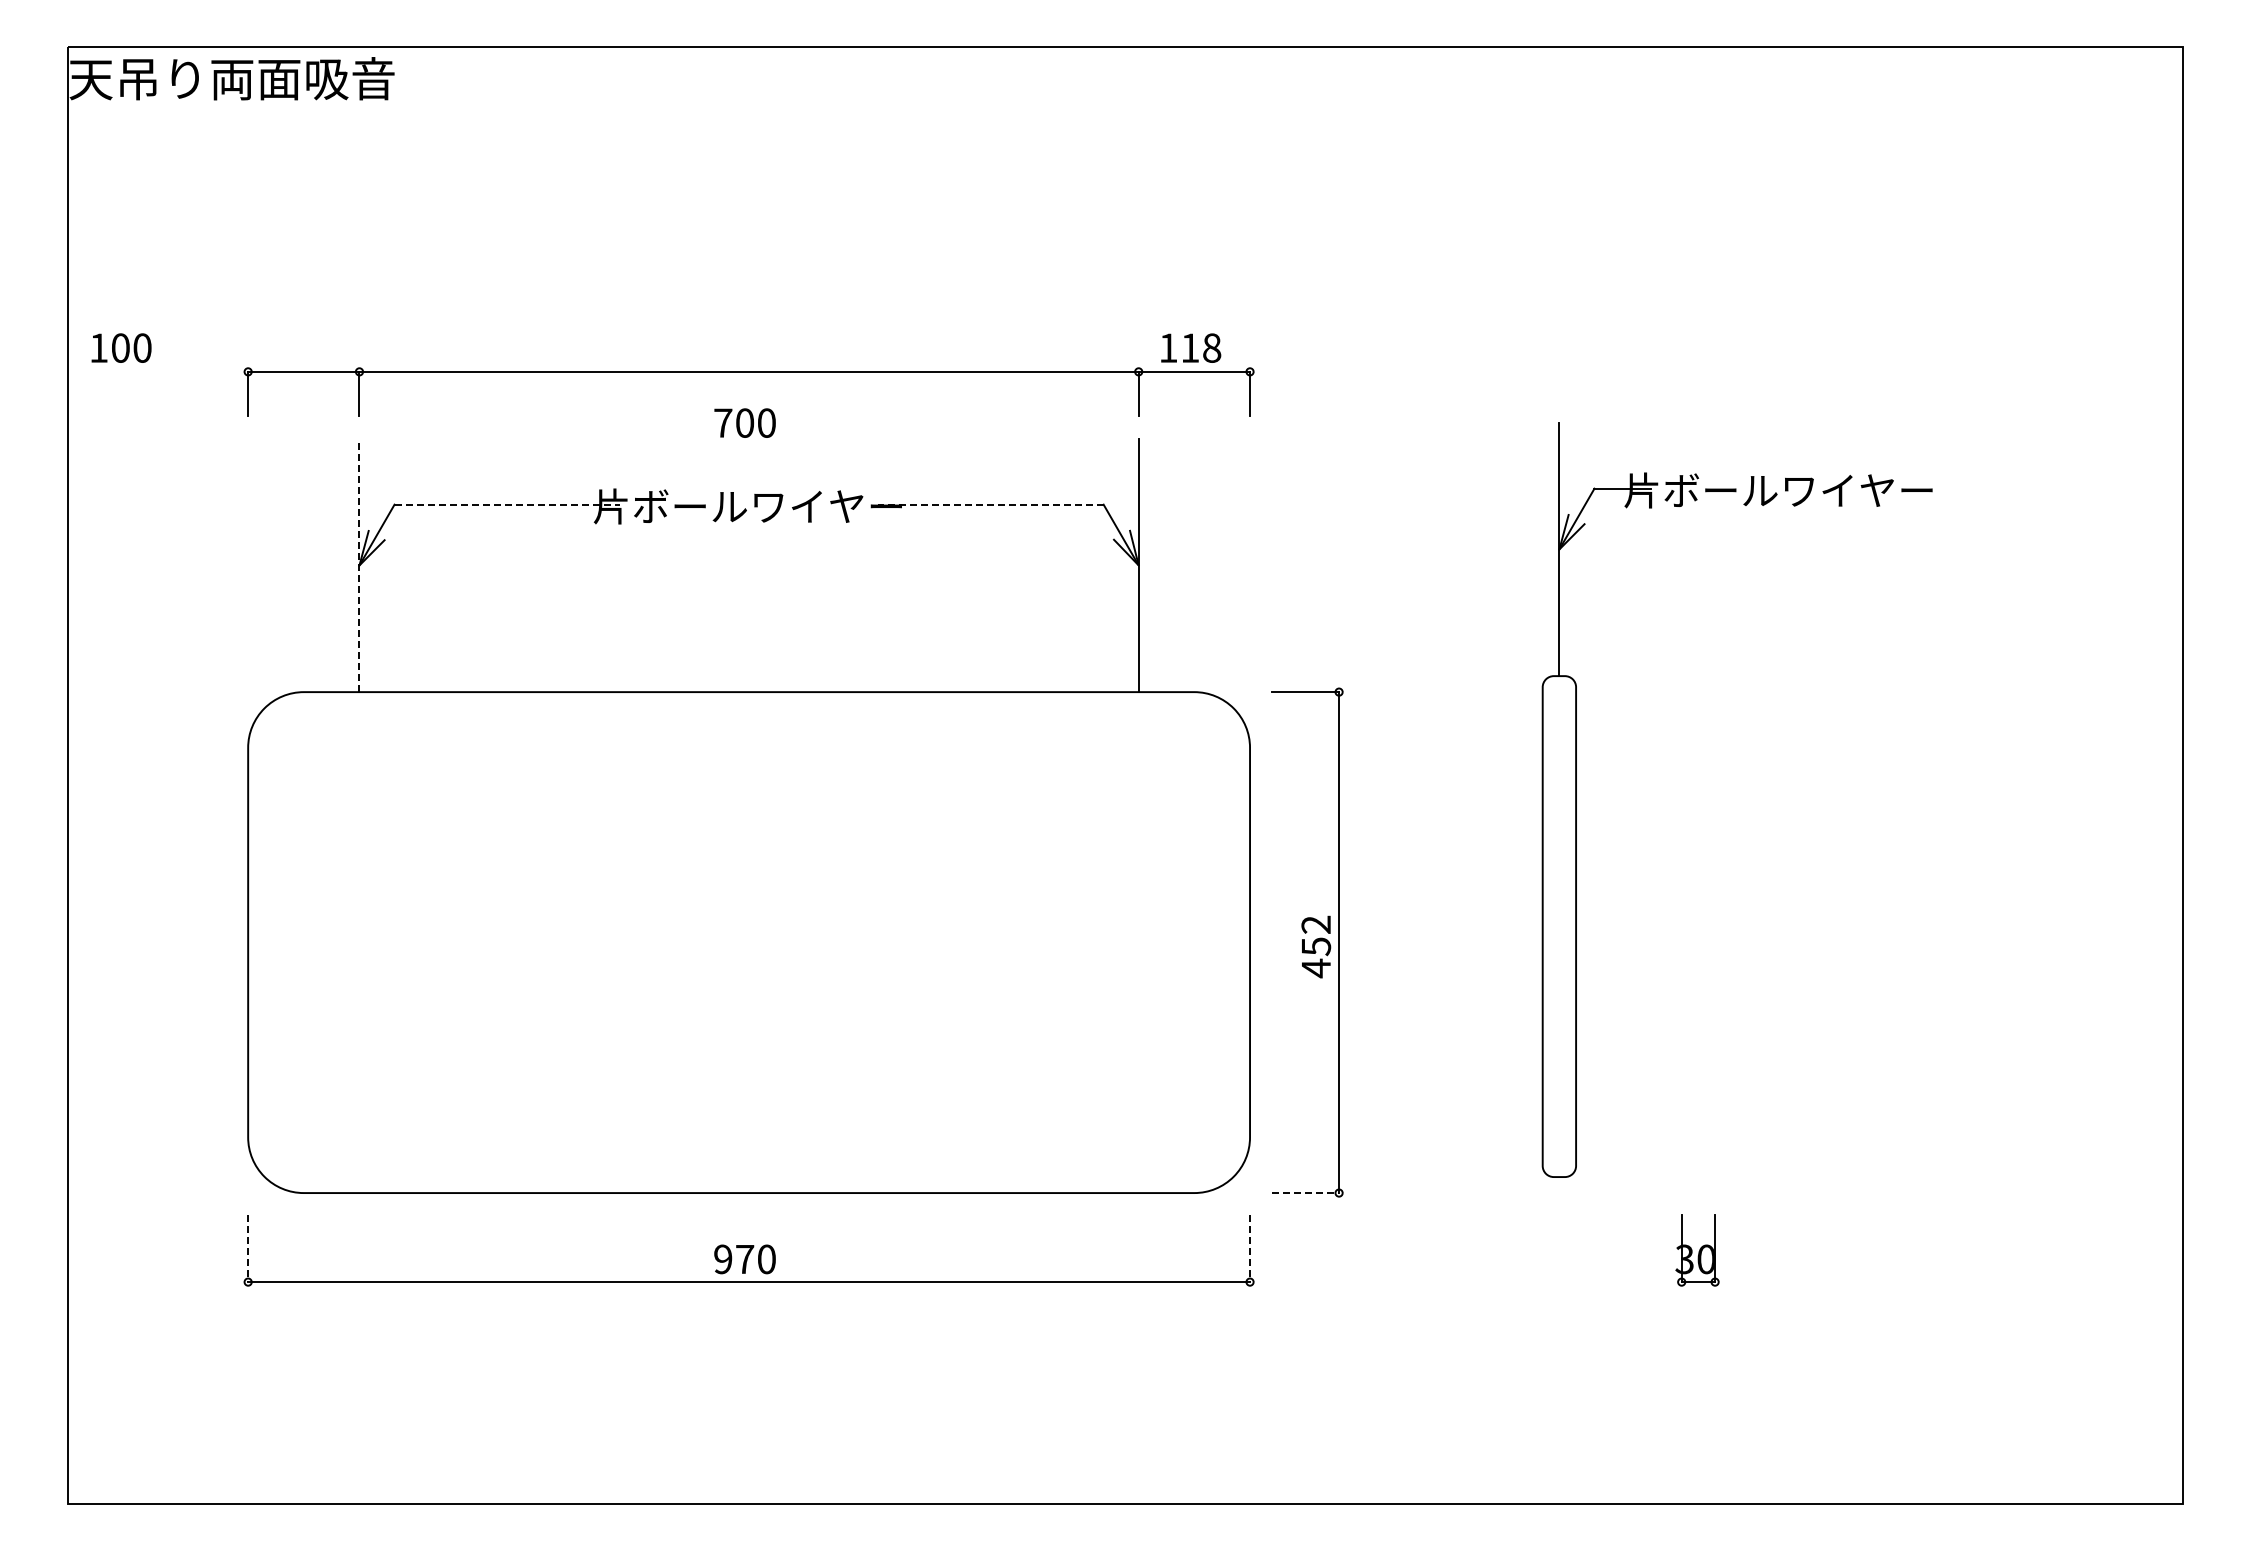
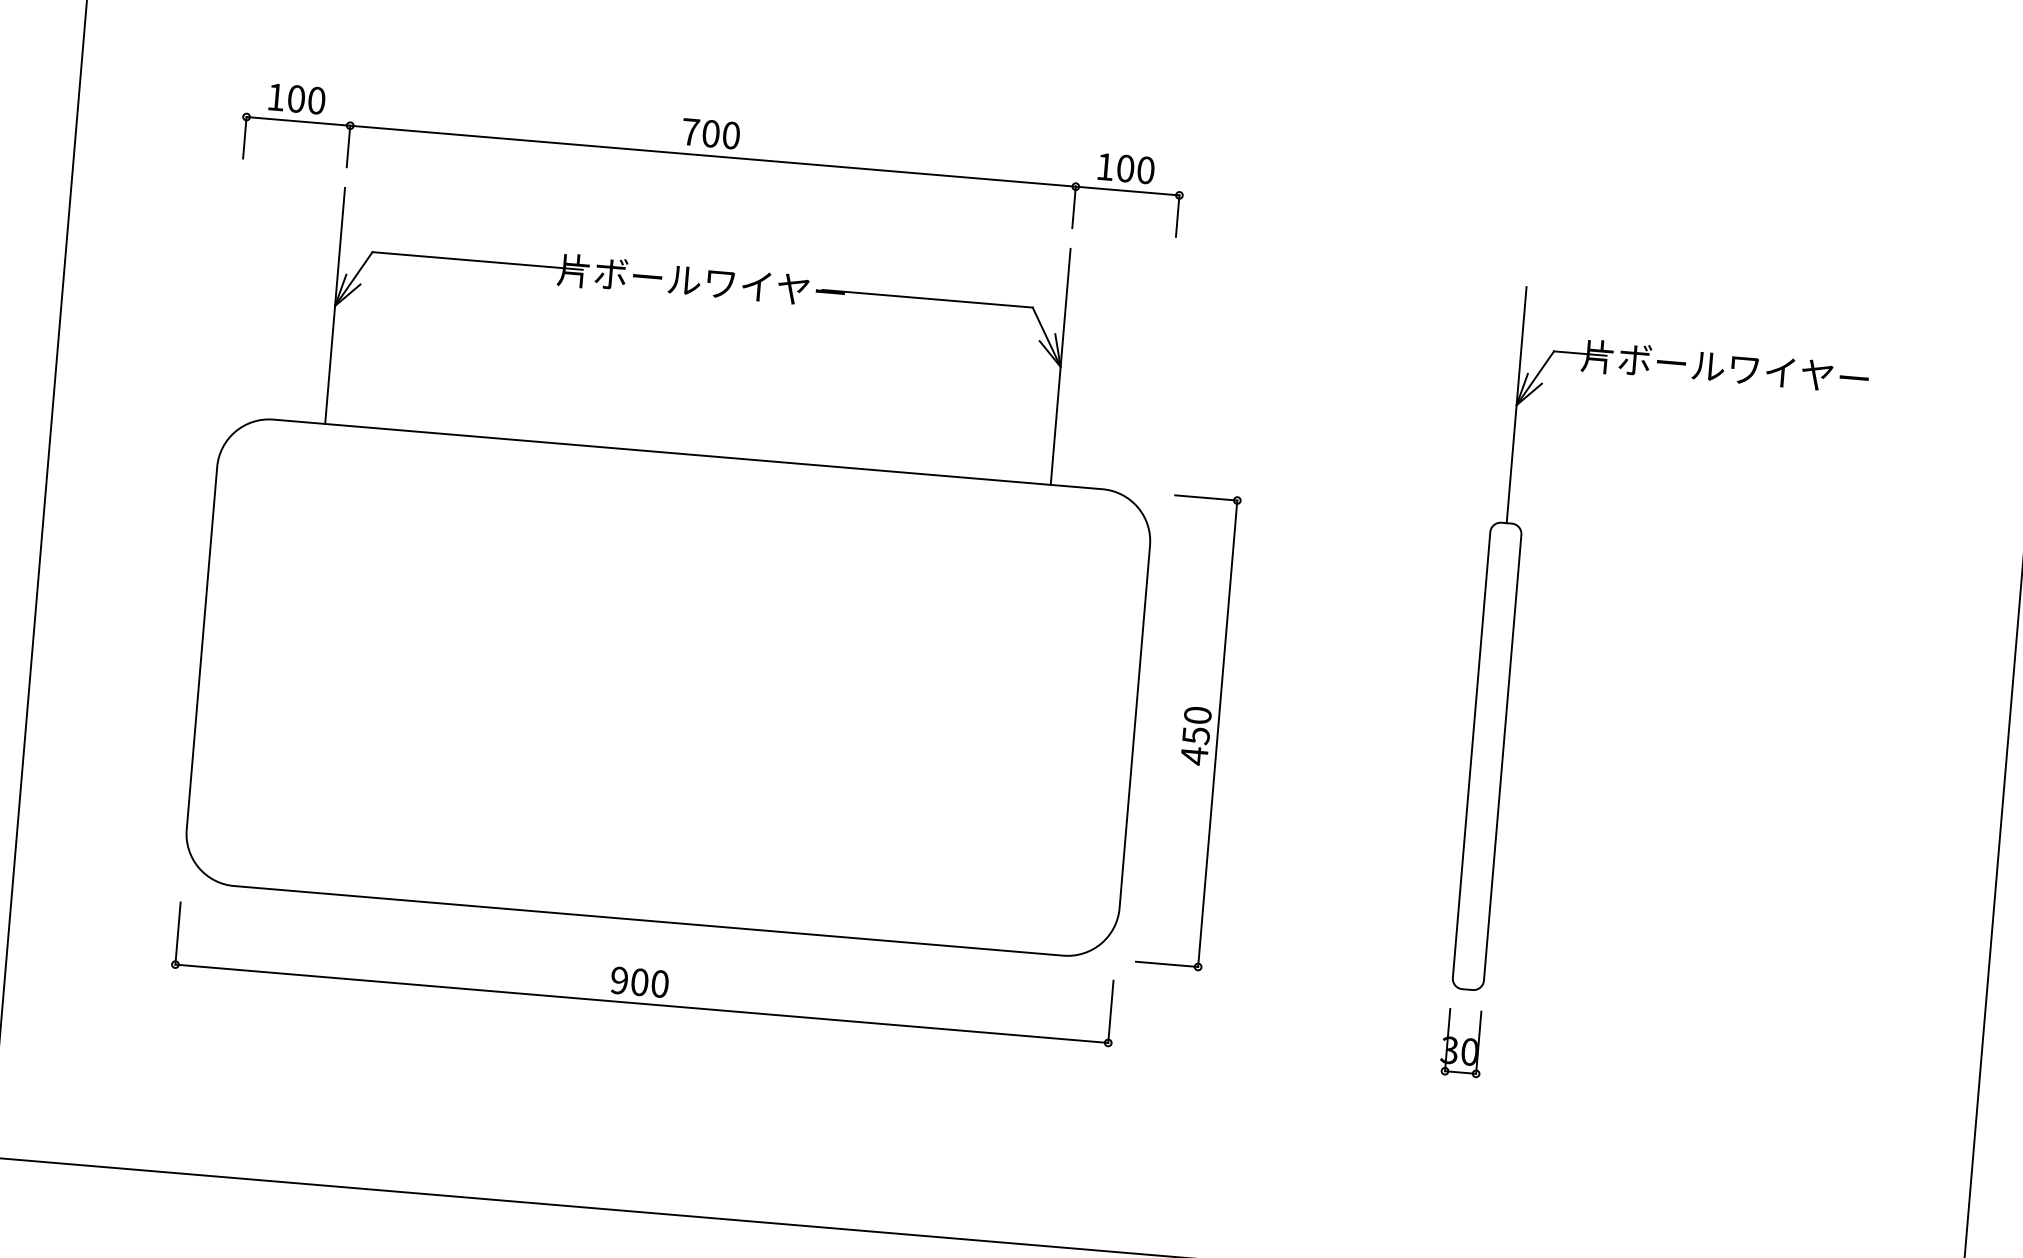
text: (121, 347) -> (297, 98), moved
text: (1201, 347) -> (1136, 168), 118 -> 100
text: (744, 422) -> (710, 133), moved
line: (507, 504) -> (477, 260), dashed -> solid
line: (990, 504) -> (927, 298), dashed -> solid
line: (359, 565) -> (335, 306), dashed -> solid
part: (1576, 799) -> (1512, 639), moved
text: (1316, 924) -> (1198, 715), 452 -> 450
line: (1306, 1193) -> (1167, 964), dashed -> solid
line: (248, 1249) -> (178, 934), dashed -> solid
line: (1250, 1249) -> (1111, 1012), dashed -> solid
part: (1697, 1250) -> (1462, 1043), moved
text: (745, 1259) -> (640, 982), 970 -> 900

